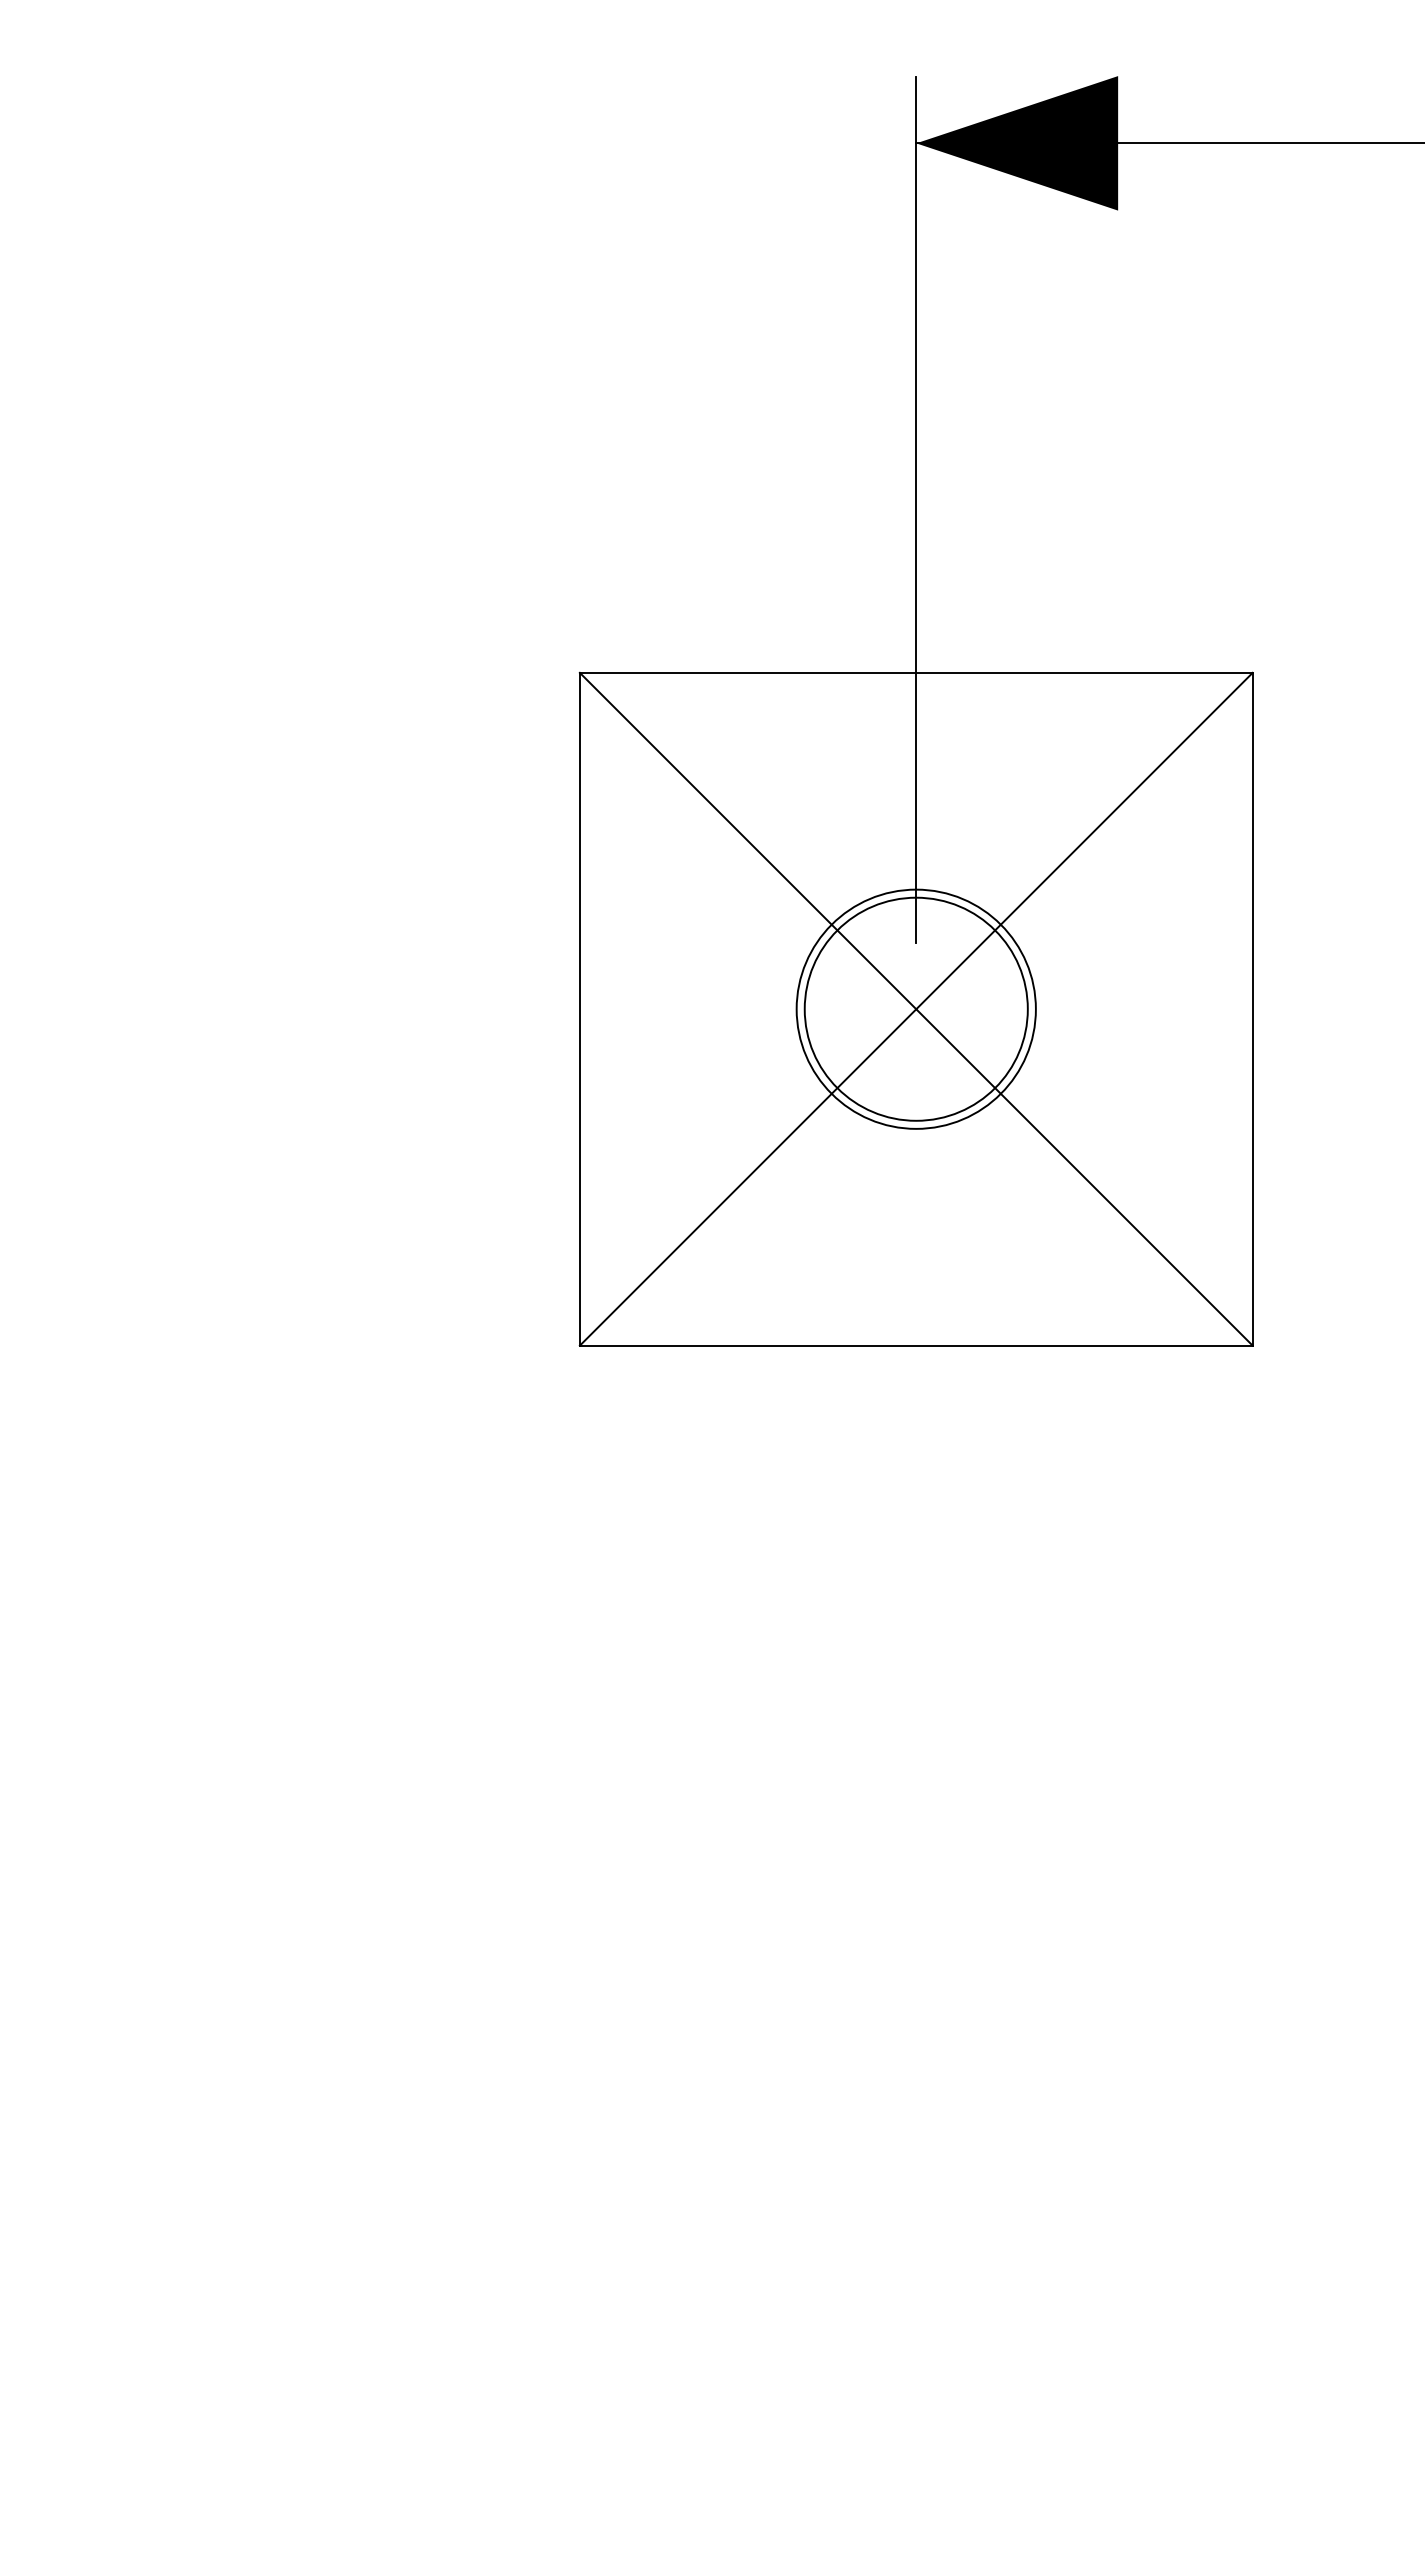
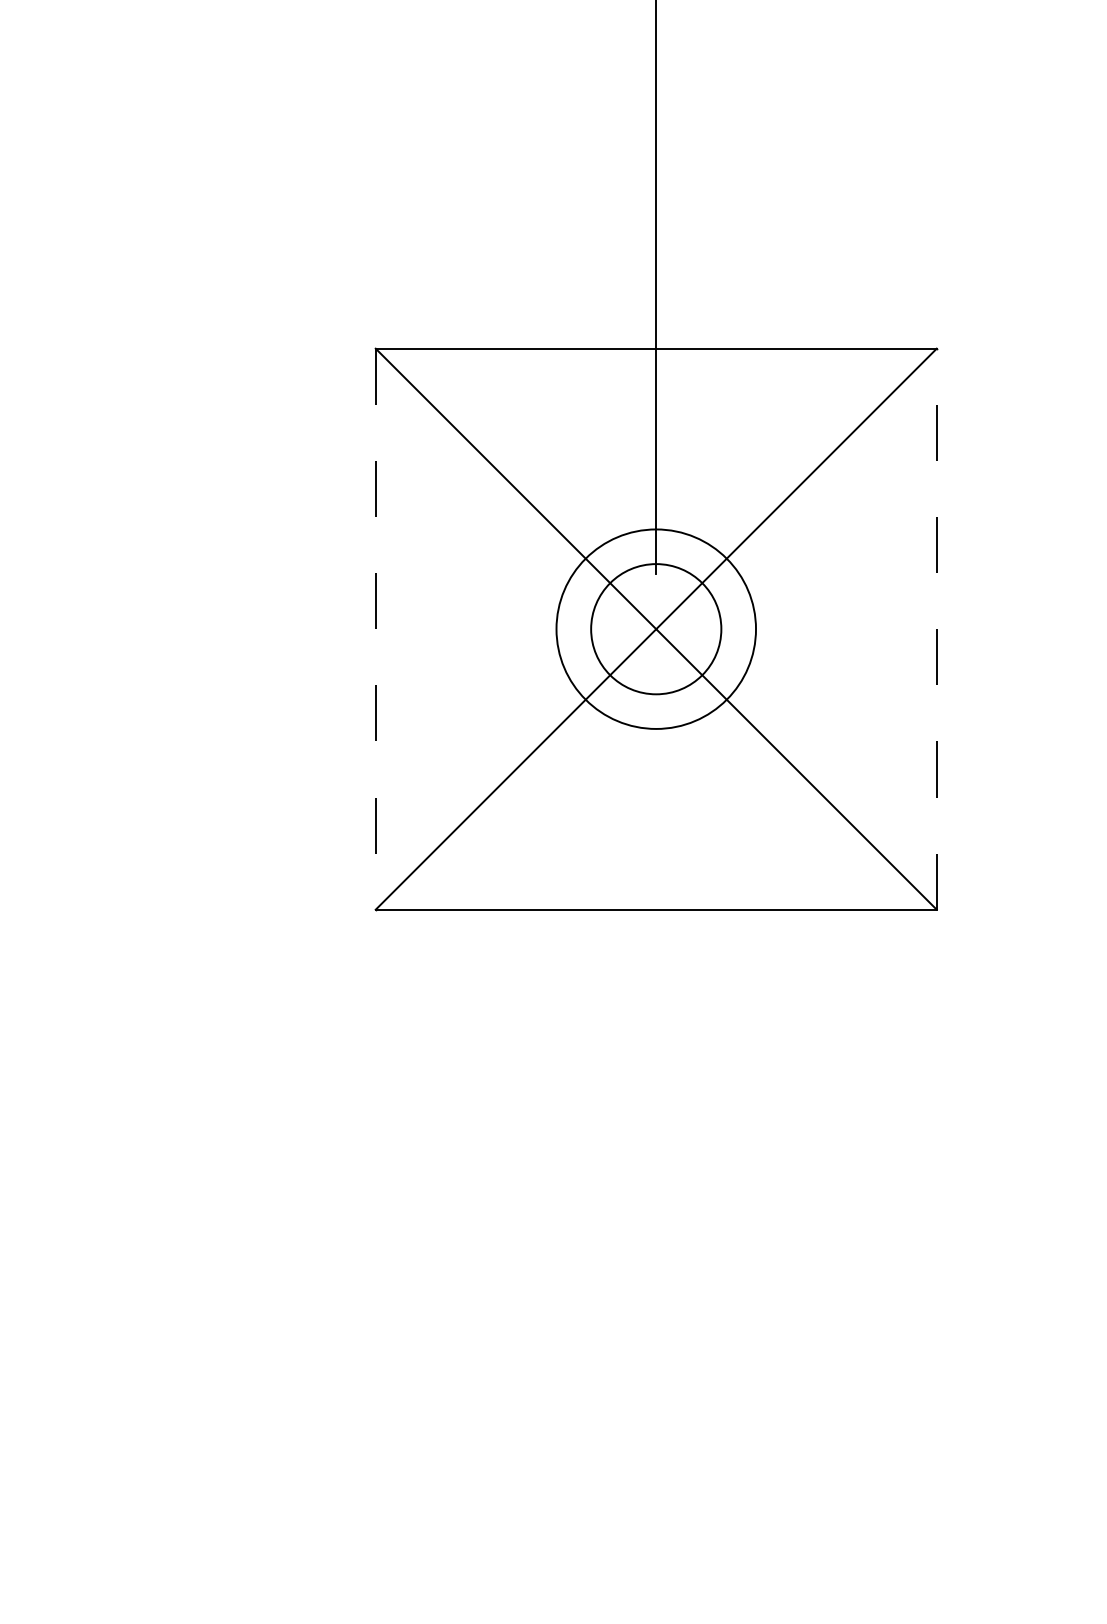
circle: (915, 1008) -> (655, 628), size x0.7
line: (1252, 1008) -> (936, 628), solid -> dashed
line: (579, 1009) -> (375, 629), solid -> dashed

